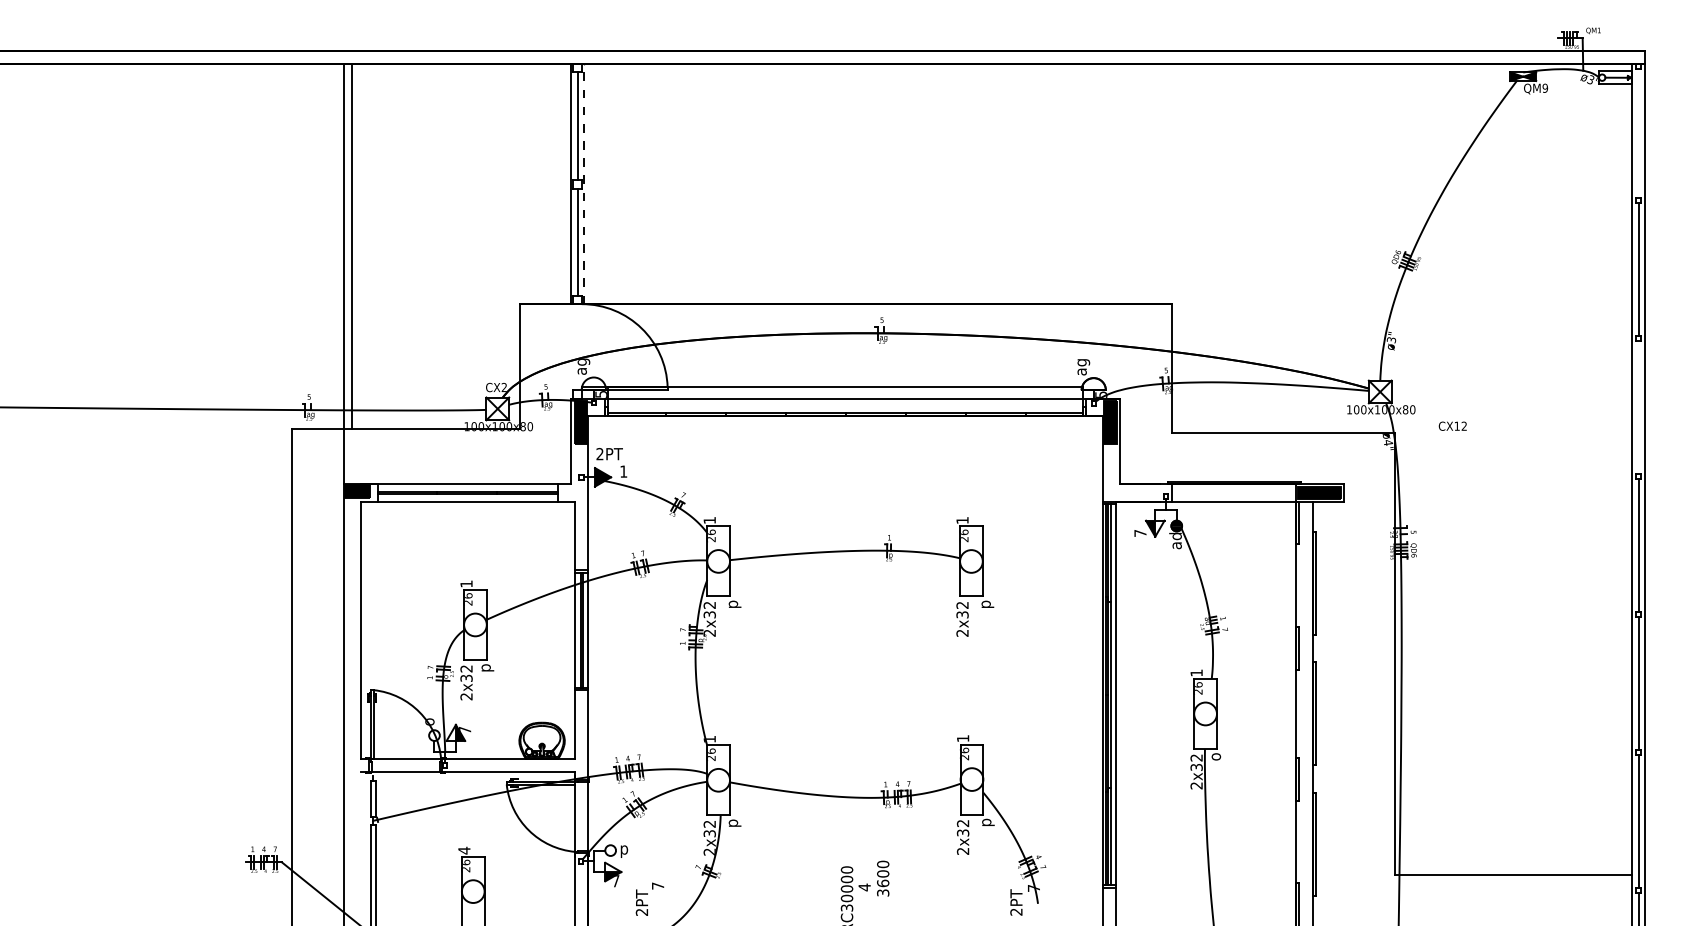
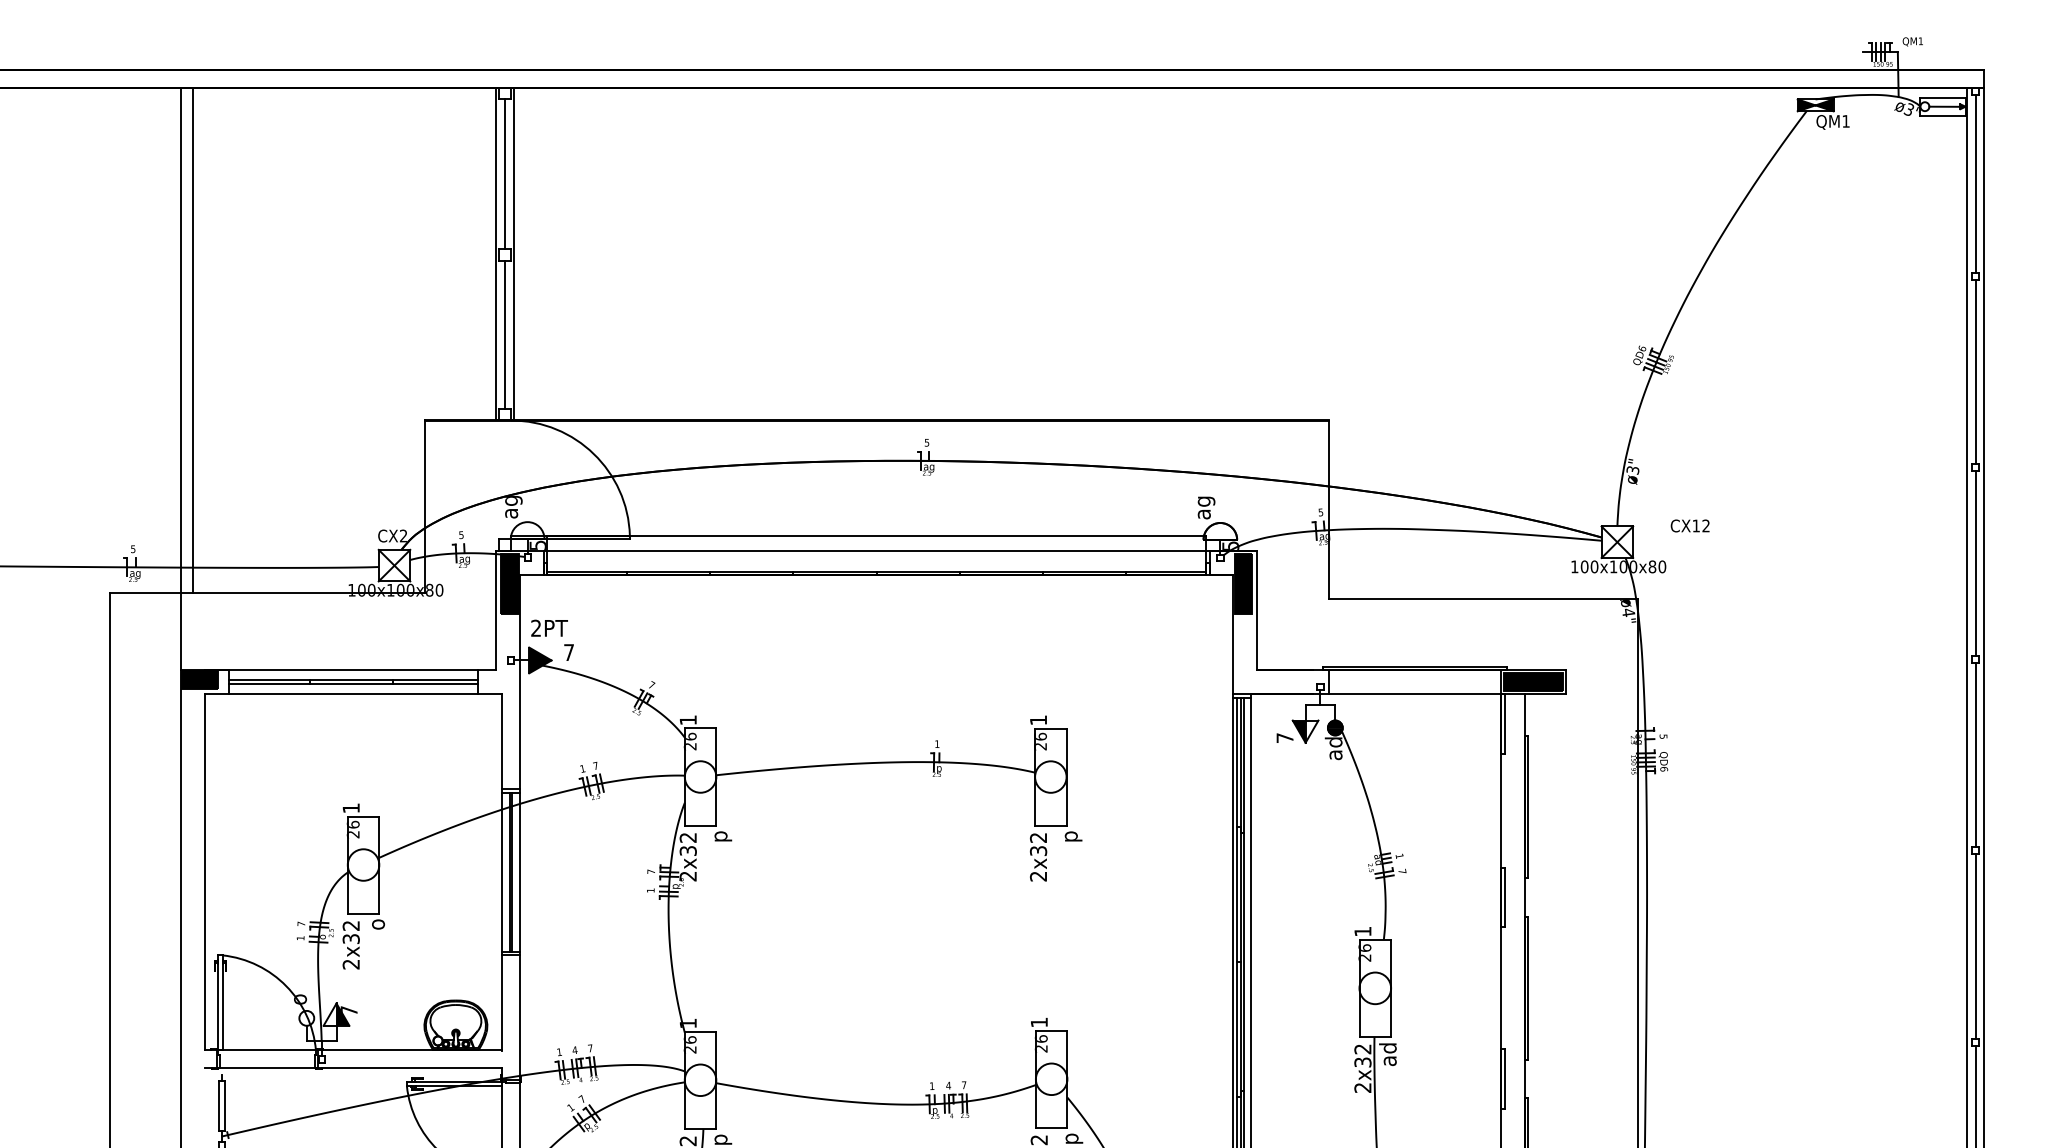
text: (1545, 87) -> (1846, 120), QM9 -> QM1
line: (1638, 133) -> (1975, 184), added
line: (583, 183) -> (513, 253), dashed -> solid
line: (1638, 406) -> (1975, 562), added
text: (1452, 425) -> (1689, 524), moved
text: (623, 471) -> (568, 652), 1 -> 7
text: (487, 669) -> (380, 926), p -> o
text: (1214, 761) -> (1387, 1054), o -> ad

